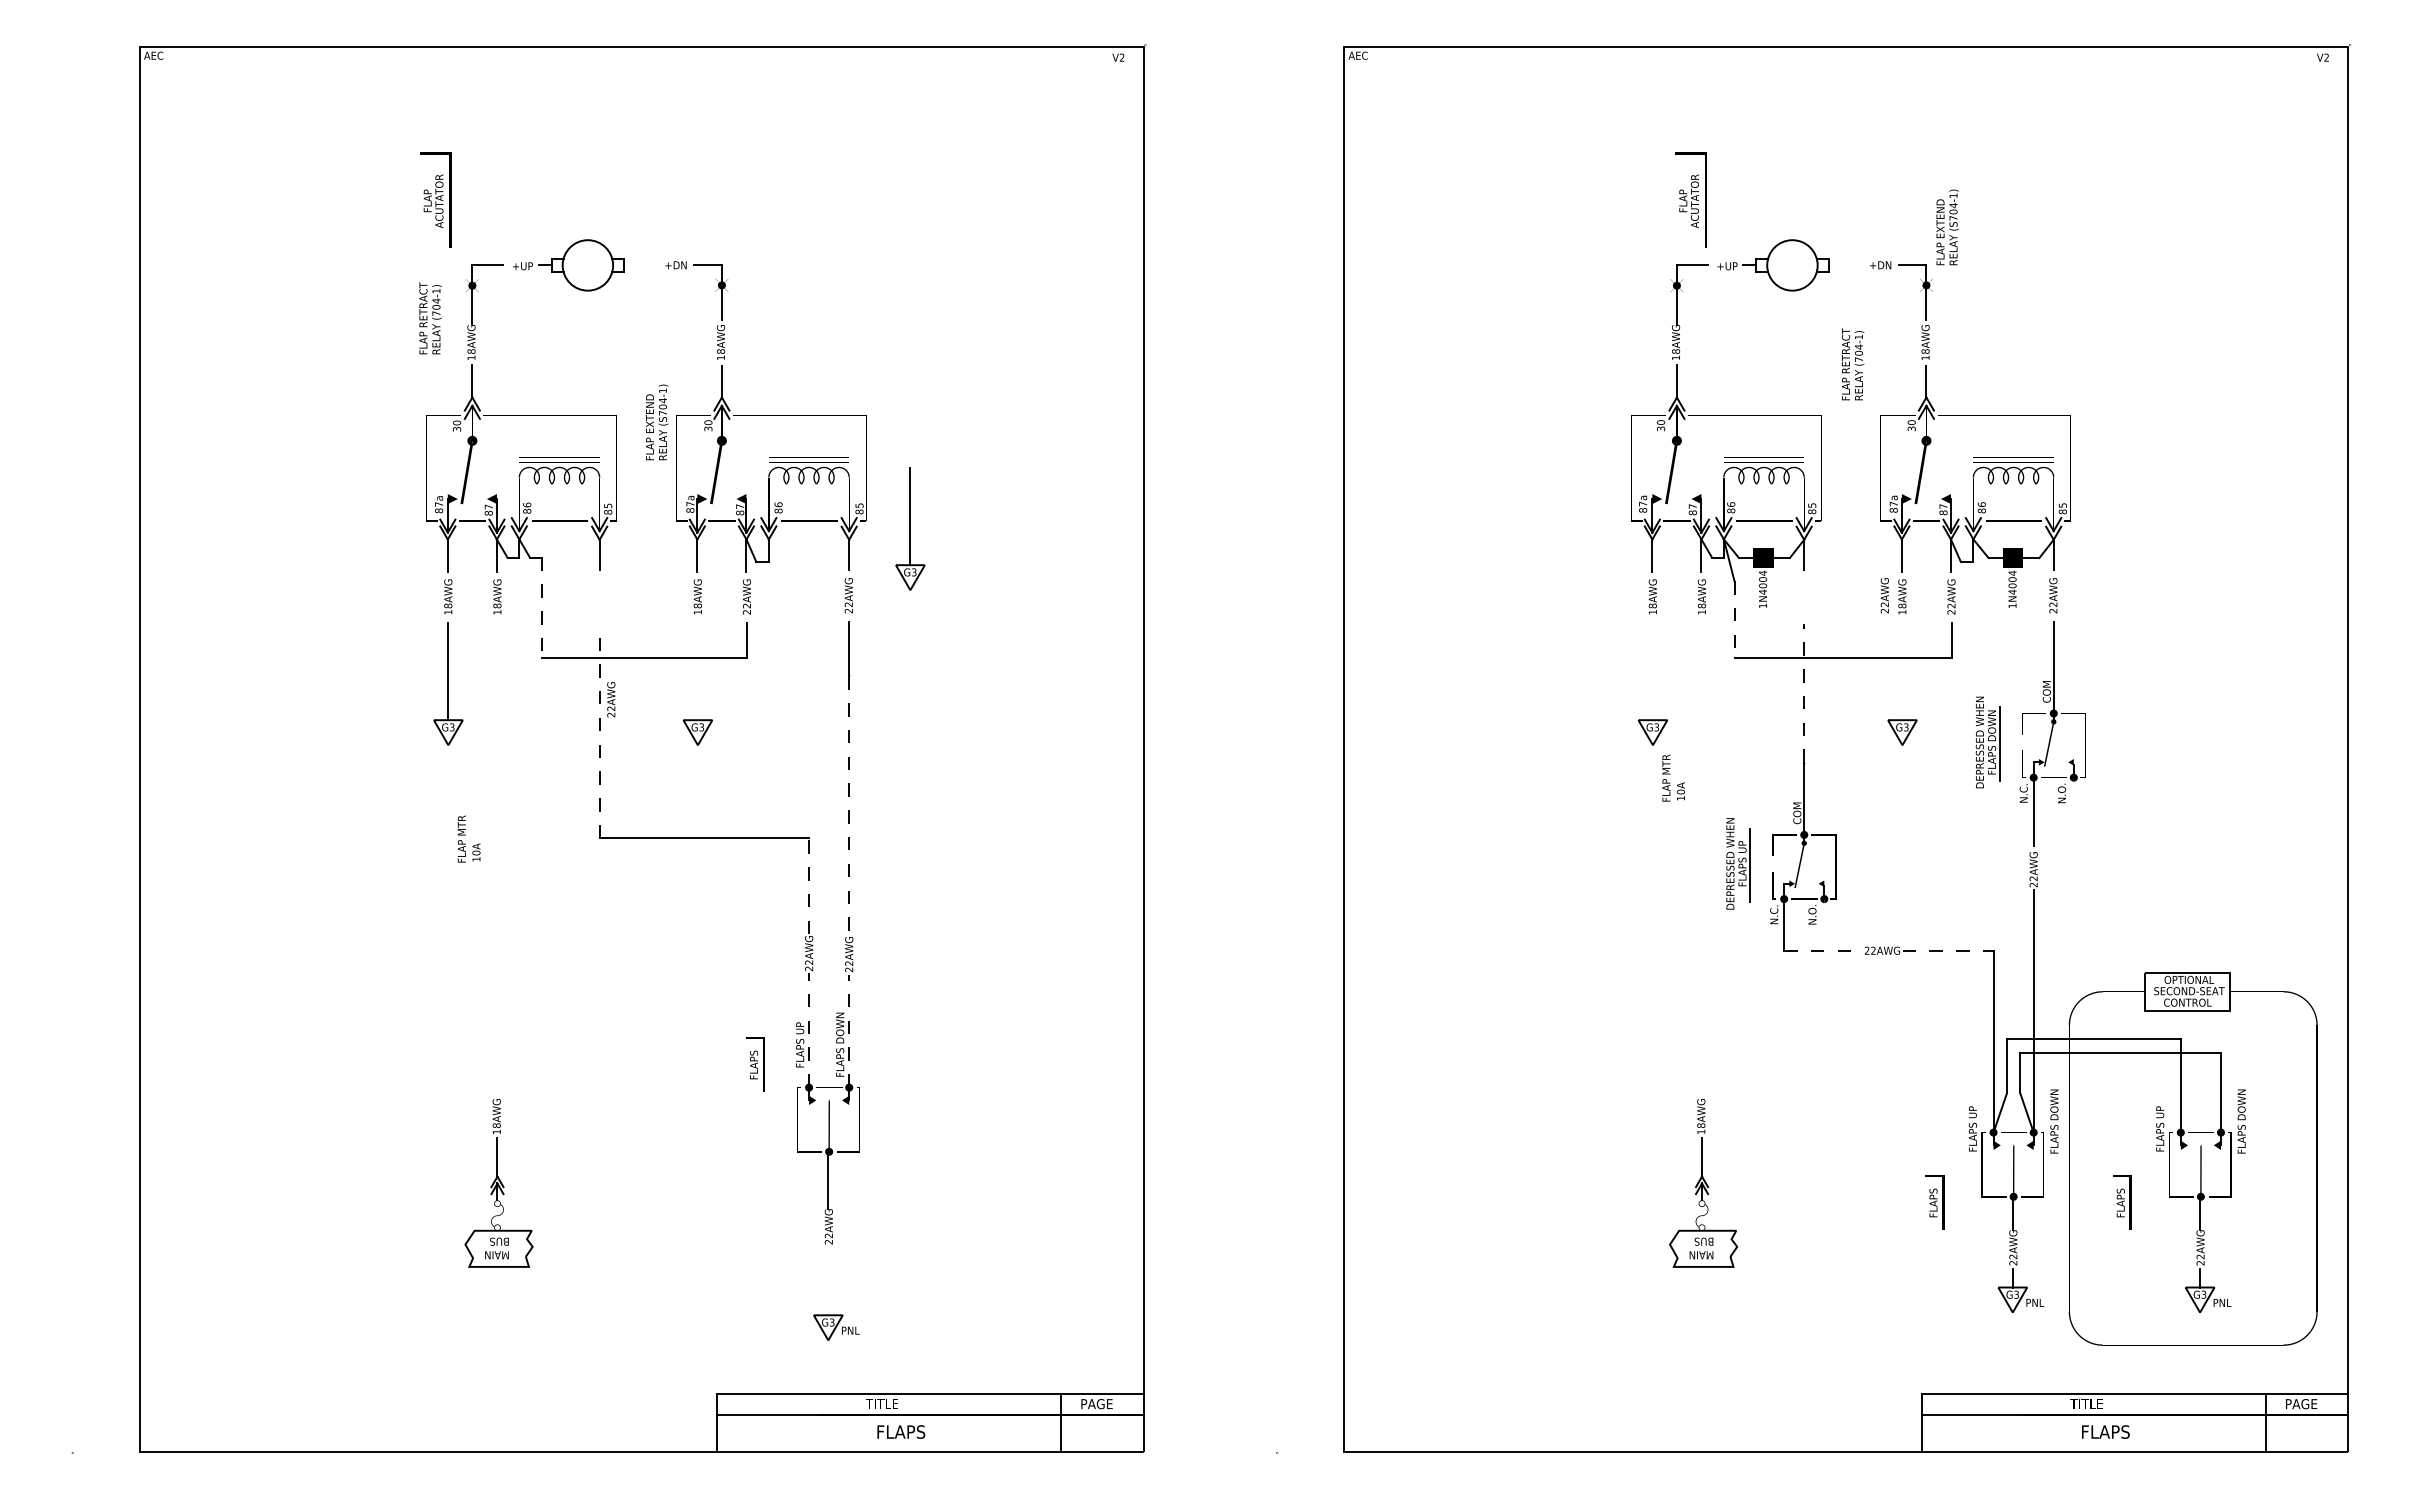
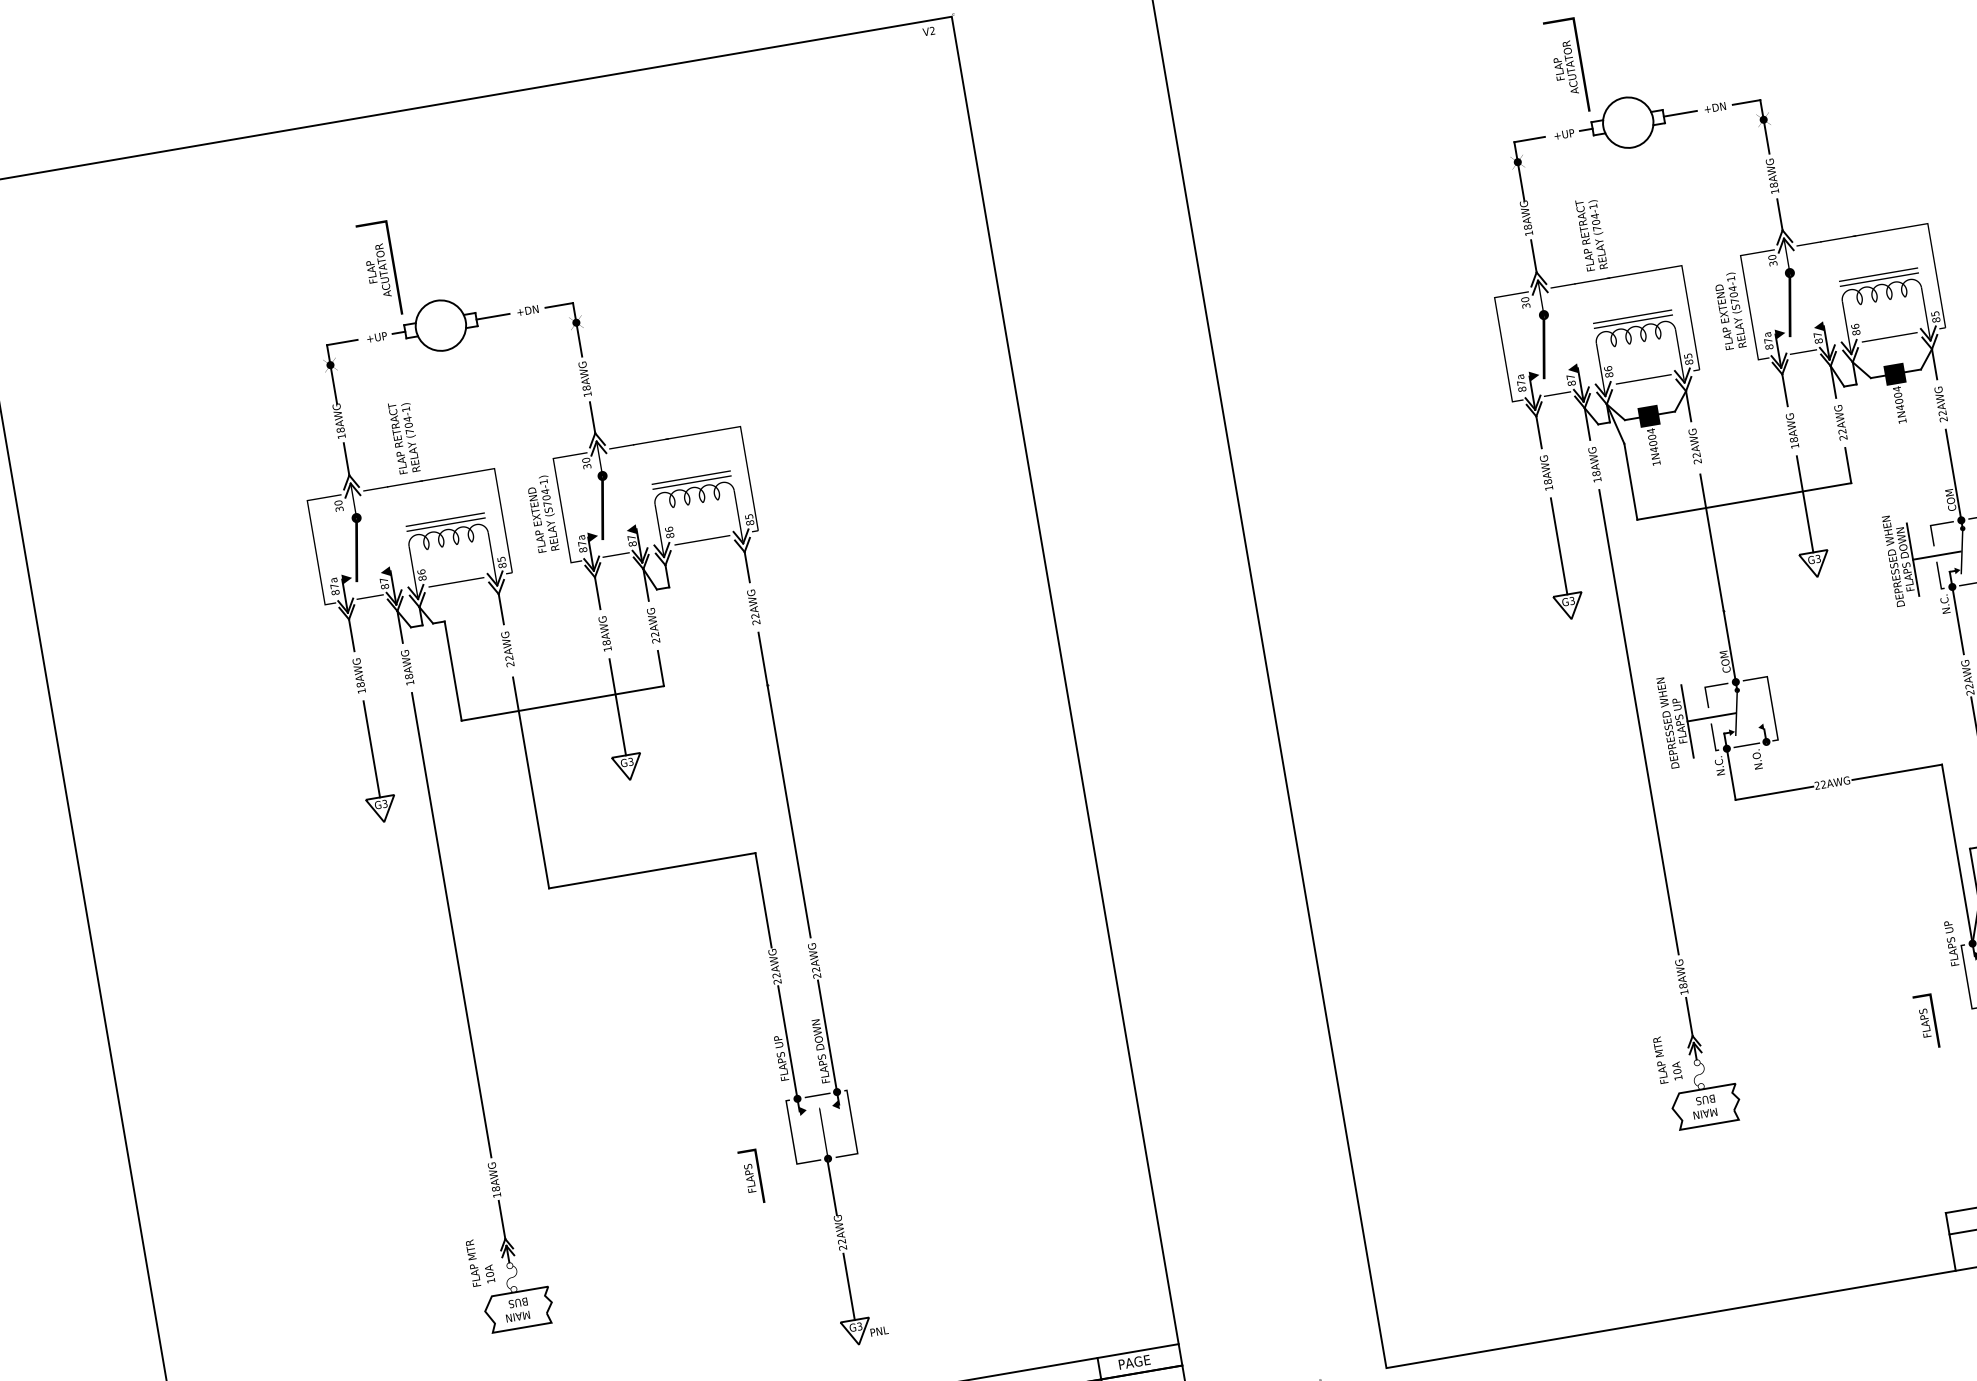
text: (435, 199) -> (379, 269), moved
text: (1690, 199) -> (1565, 66), moved
text: (1947, 227) -> (1730, 311), moved
line: (640, 265) -> (492, 316), added
line: (1845, 265) -> (1680, 113), added
text: (430, 318) -> (404, 437), moved
text: (1852, 364) -> (1591, 234), moved
text: (657, 422) -> (543, 514), moved
part: (910, 528) -> (803, 530), removed
text: (1884, 595) -> (1694, 446), moved
line: (541, 608) -> (452, 671), dashed -> solid
line: (1734, 619) -> (1630, 481), dashed -> solid
line: (697, 671) -> (617, 707), added
line: (1652, 671) -> (1558, 546), added
line: (1902, 671) -> (1805, 504), added
line: (1804, 693) -> (1712, 542), dashed -> solid
text: (611, 699) -> (507, 649), moved
line: (599, 731) -> (530, 783), dashed -> solid
line: (2023, 744) -> (1936, 556), added
text: (1673, 777) -> (1667, 1058), moved
line: (849, 802) -> (789, 810), dashed -> solid
text: (468, 838) -> (479, 1261), moved
line: (497, 857) -> (451, 924), added
line: (1702, 857) -> (1639, 721), added
line: (1774, 865) -> (1711, 717), added
line: (809, 886) -> (764, 900), dashed -> solid
line: (1824, 951) -> (1775, 793), dashed -> solid
line: (1948, 951) -> (1897, 772), dashed -> solid
line: (809, 1030) -> (788, 1042), dashed -> solid
line: (849, 1031) -> (827, 1036), dashed -> solid
text: (755, 1064) -> (751, 1177), moved
line: (828, 1281) -> (849, 1286), added

